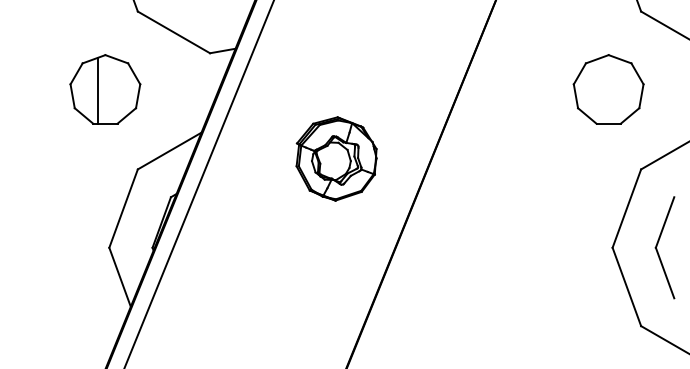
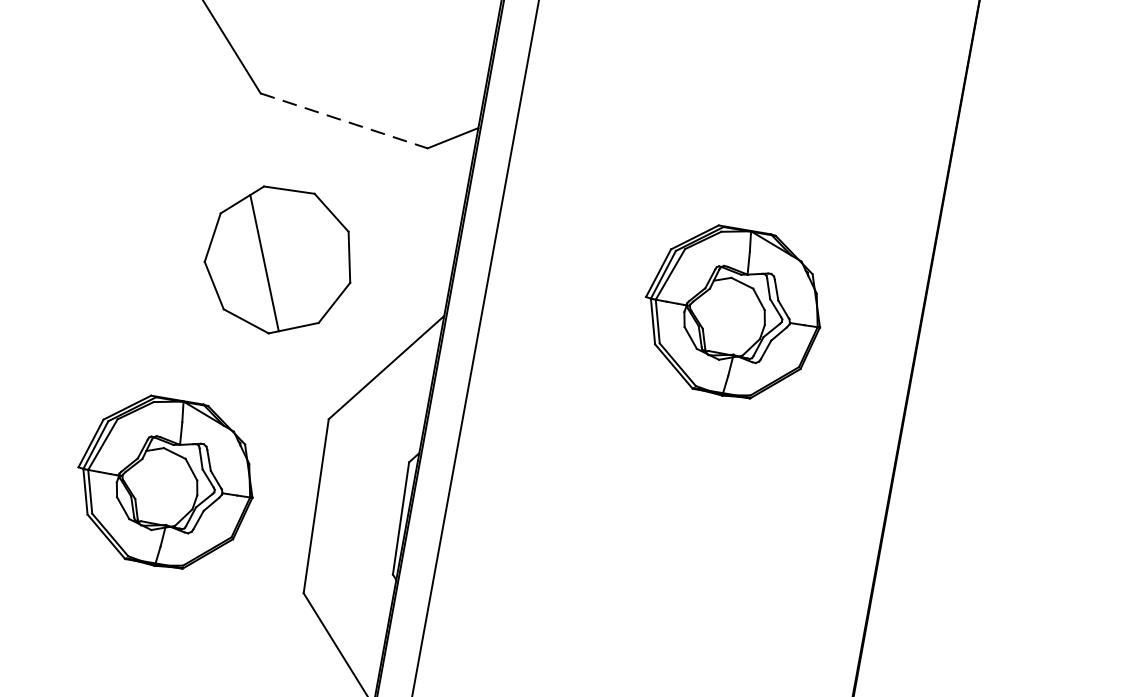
line: (173, 32) -> (343, 121), solid -> dashed
part: (105, 89) -> (279, 257), moved
part: (56, 182) -> (166, 481), added

